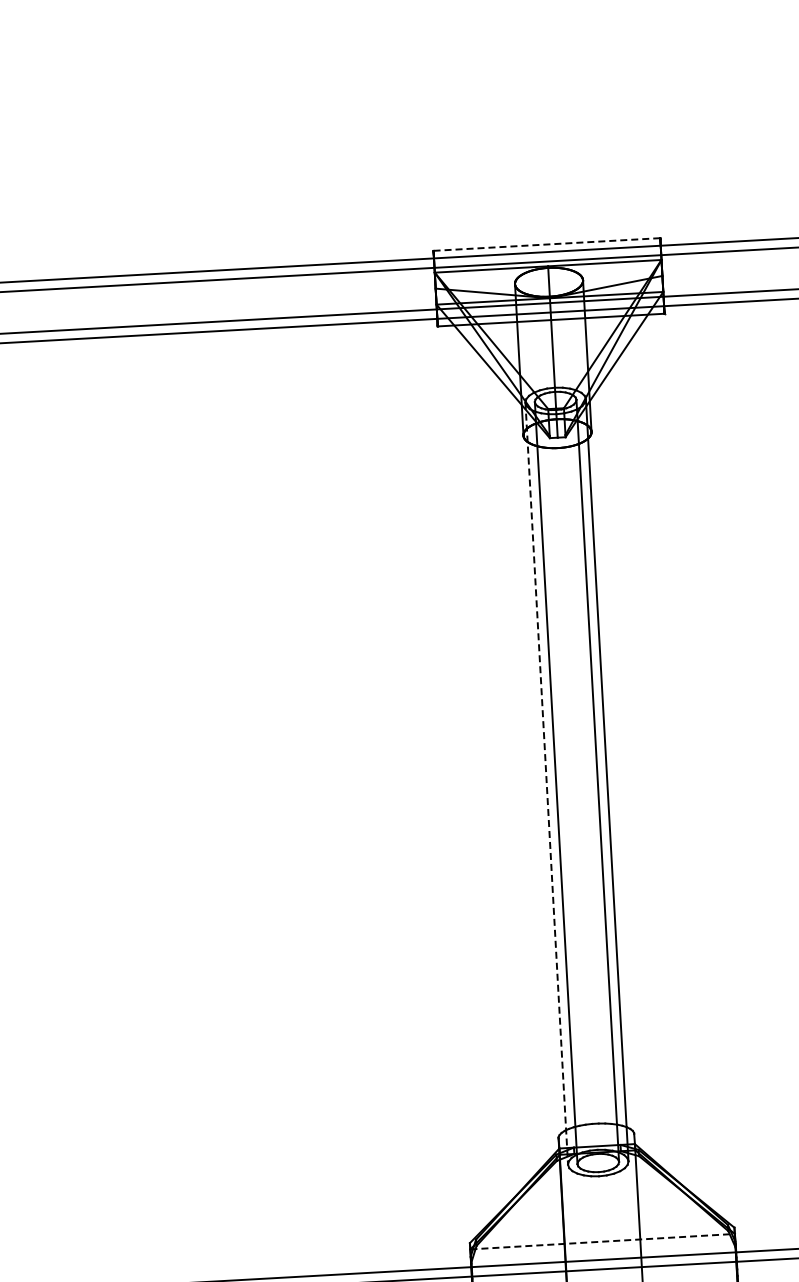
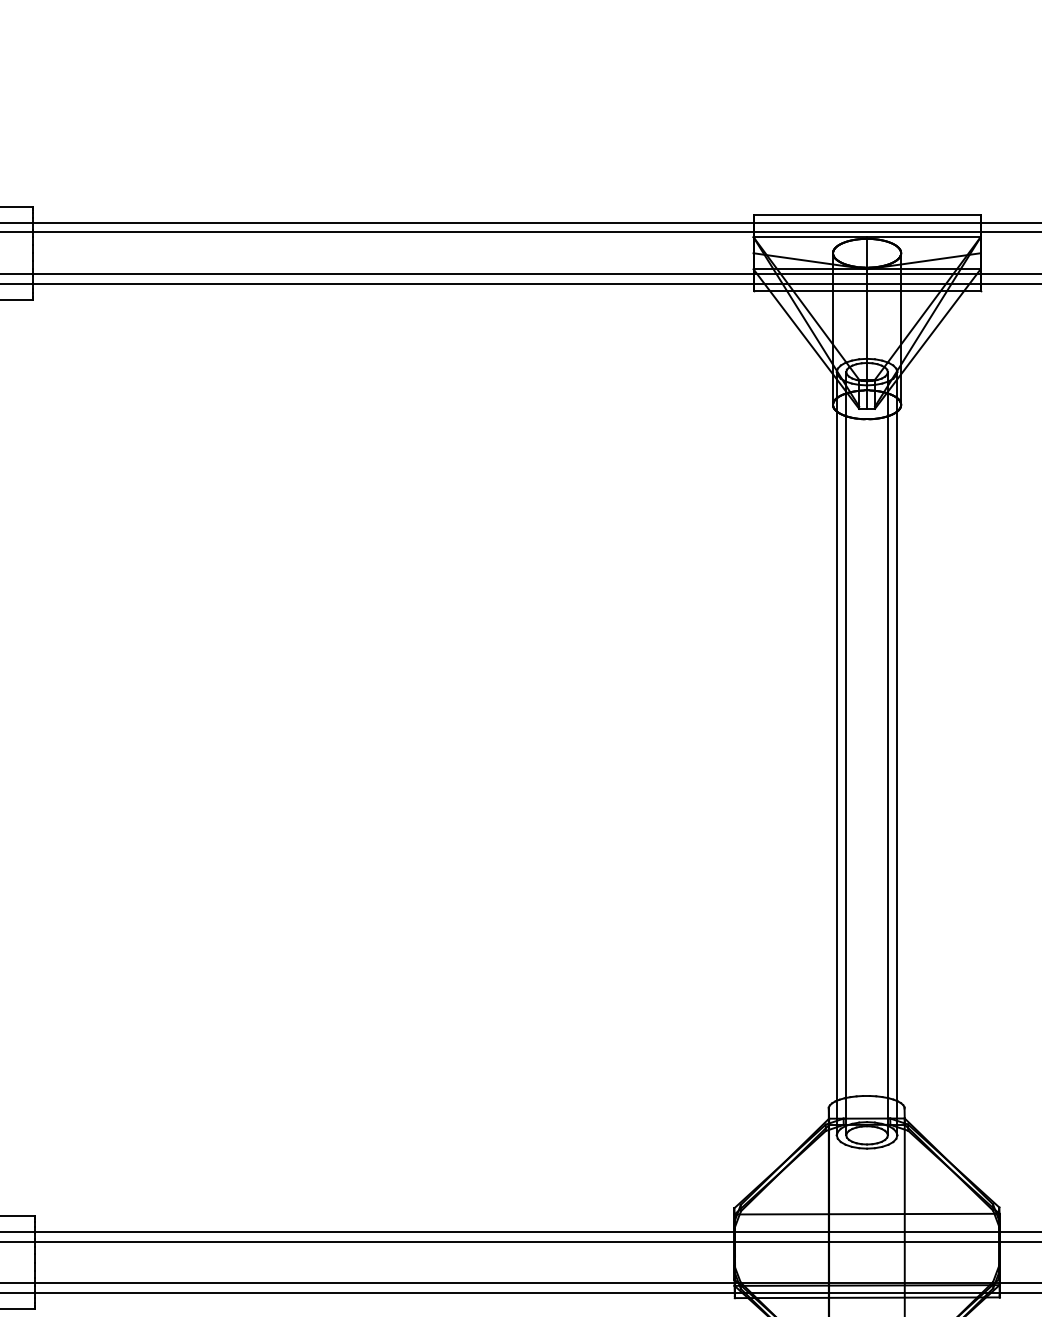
line: (547, 244) -> (867, 215), dashed -> solid
line: (546, 783) -> (836, 753), dashed -> solid
line: (603, 1242) -> (867, 1214), dashed -> solid

